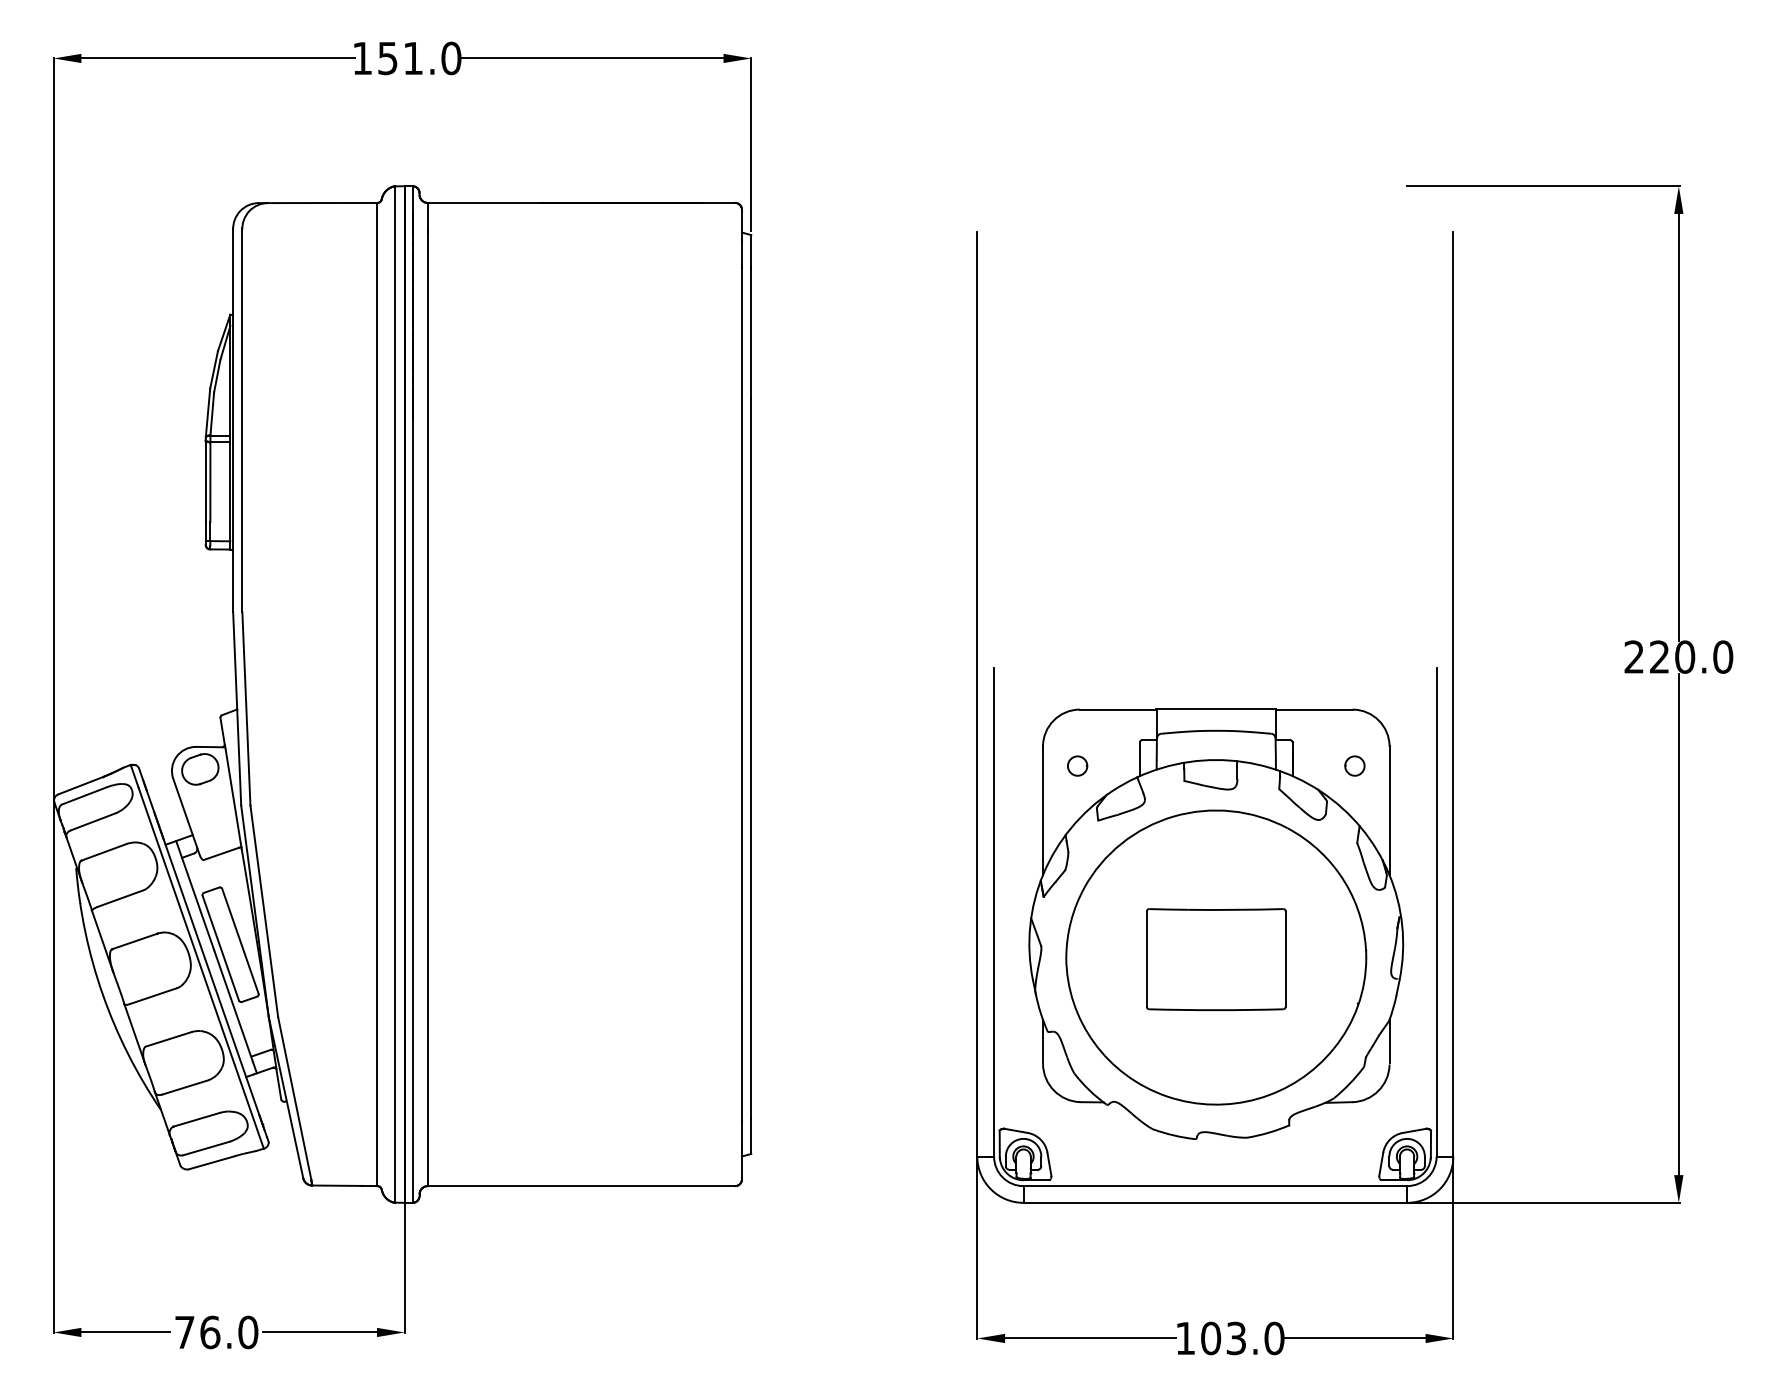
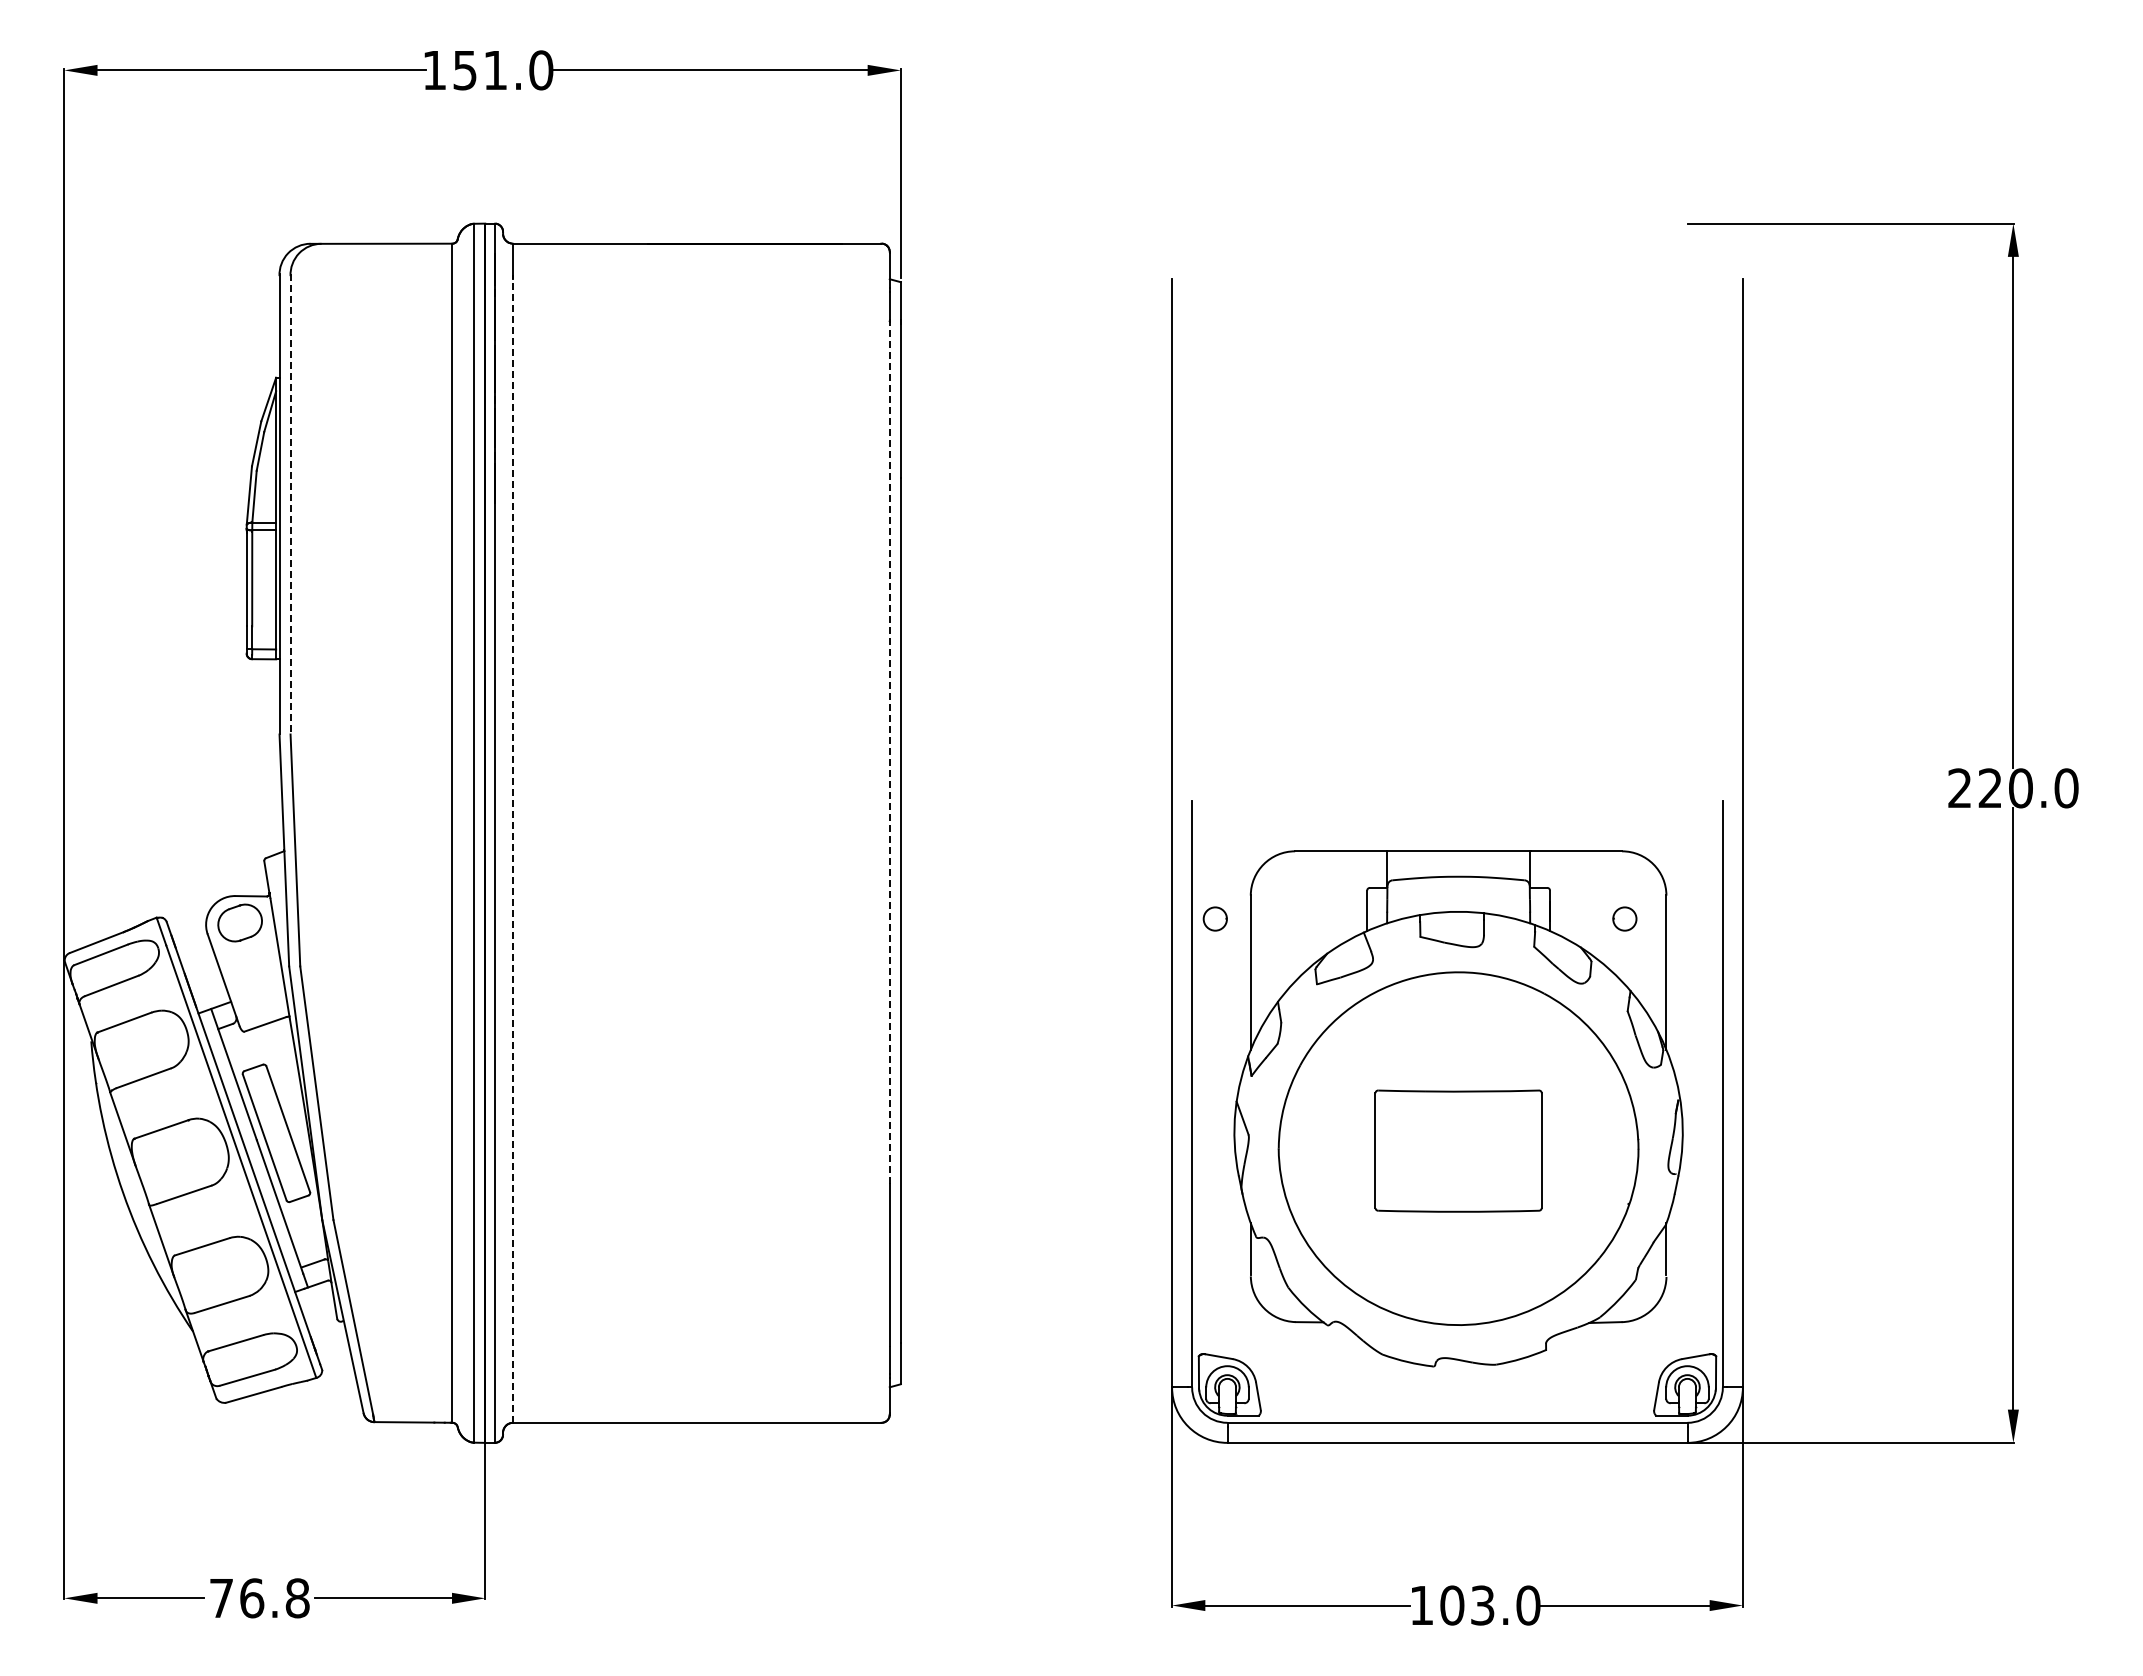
line: (242, 420) -> (290, 504), solid -> dashed
line: (741, 625) -> (889, 750), solid -> dashed
line: (428, 707) -> (513, 848), solid -> dashed
circle: (1076, 765) -> (1214, 918), moved
text: (248, 1332) -> (297, 1598), 76.0 -> 76.8

